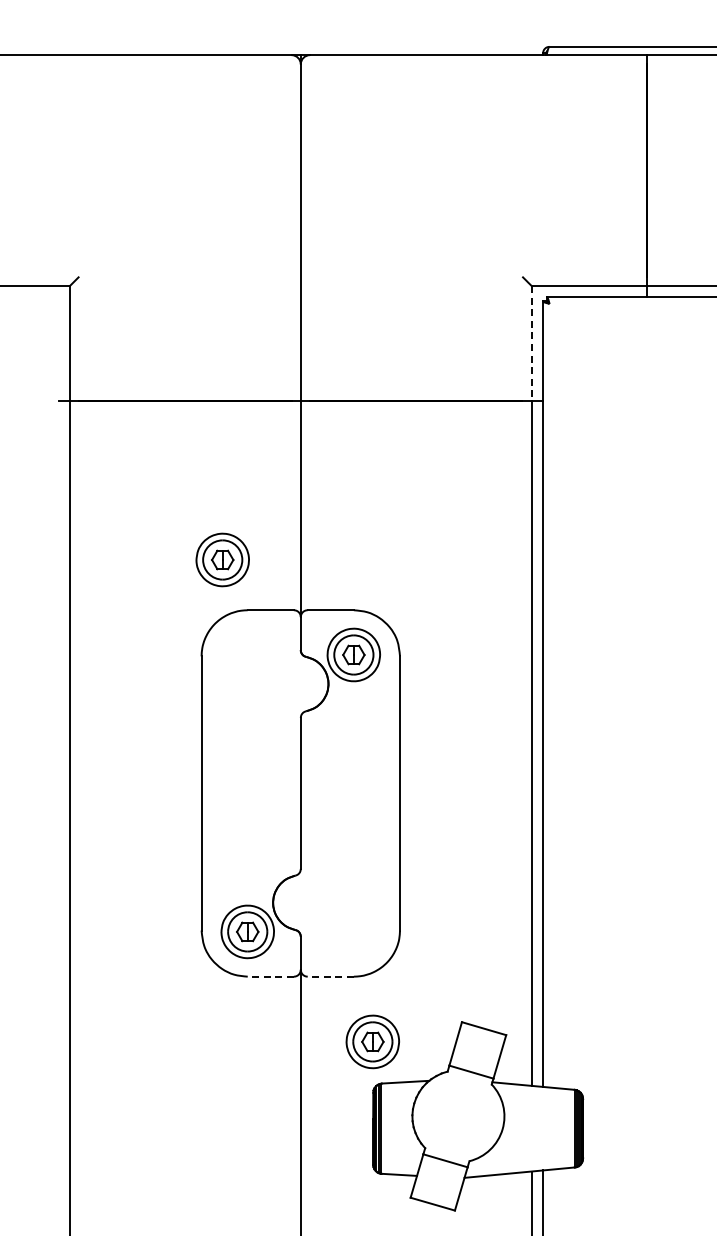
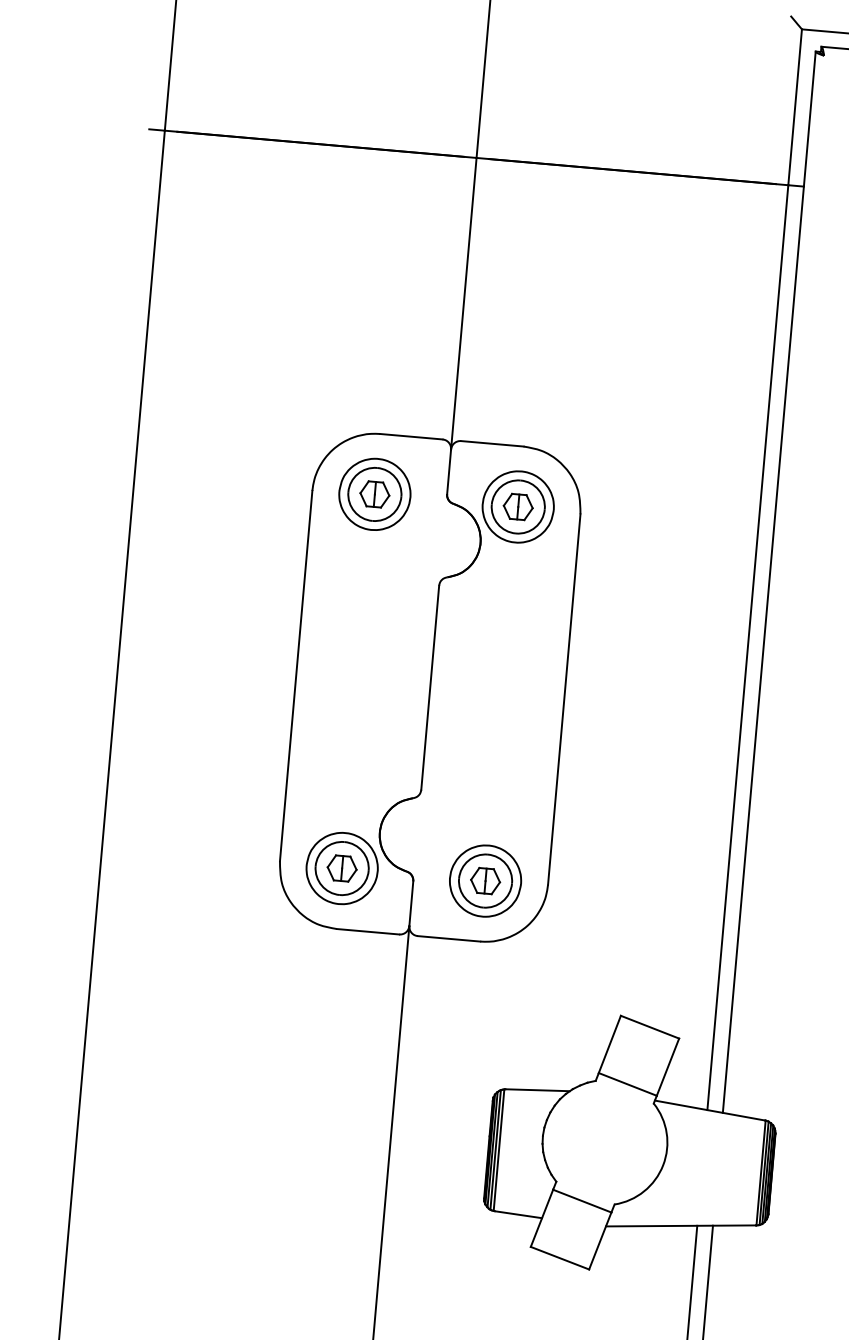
line: (531, 343) -> (795, 107), dashed -> solid
part: (222, 559) -> (374, 493), moved
line: (270, 976) -> (367, 931), dashed -> solid
line: (330, 976) -> (448, 938), dashed -> solid
part: (372, 1041) -> (485, 880), moved

